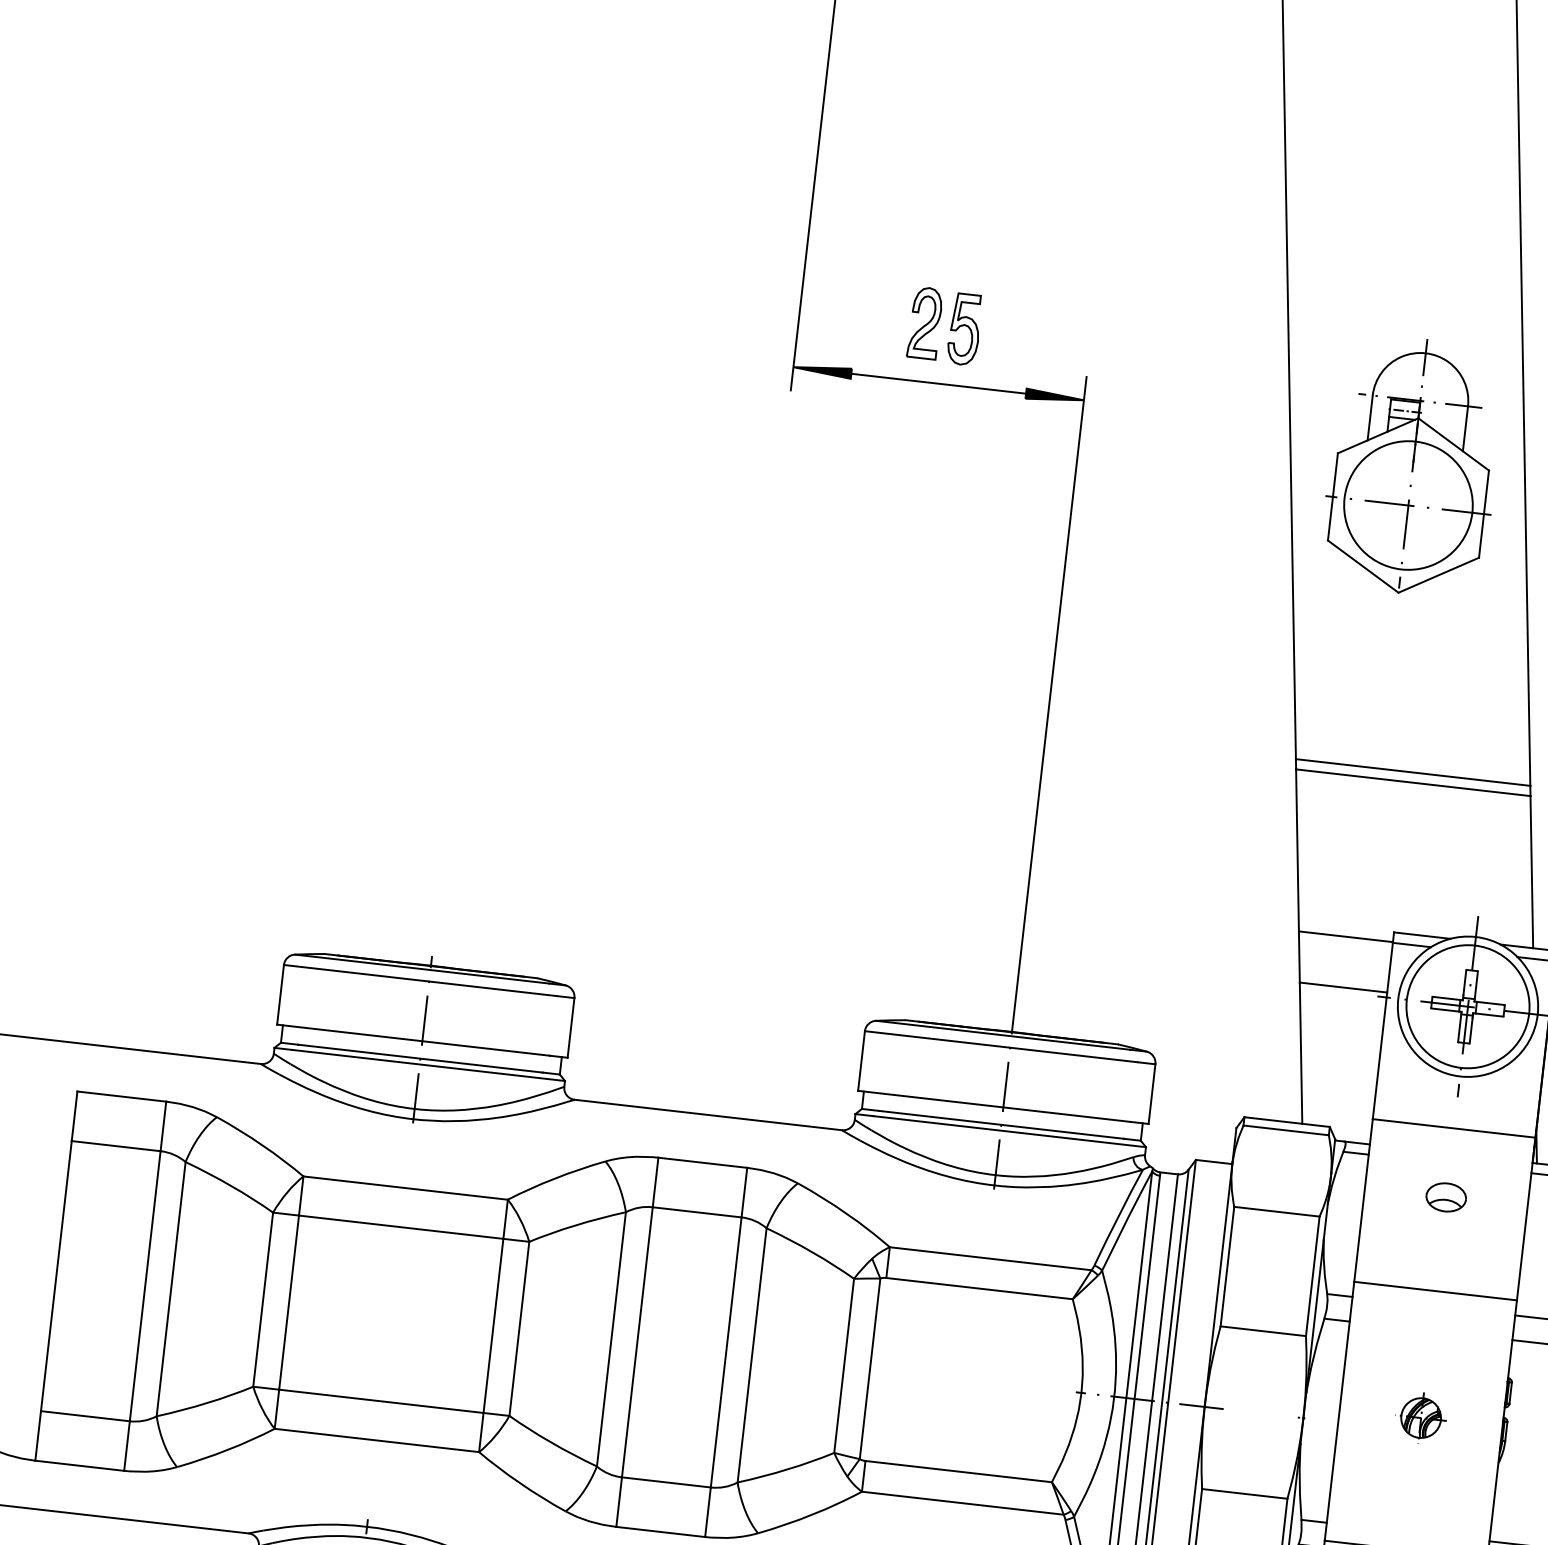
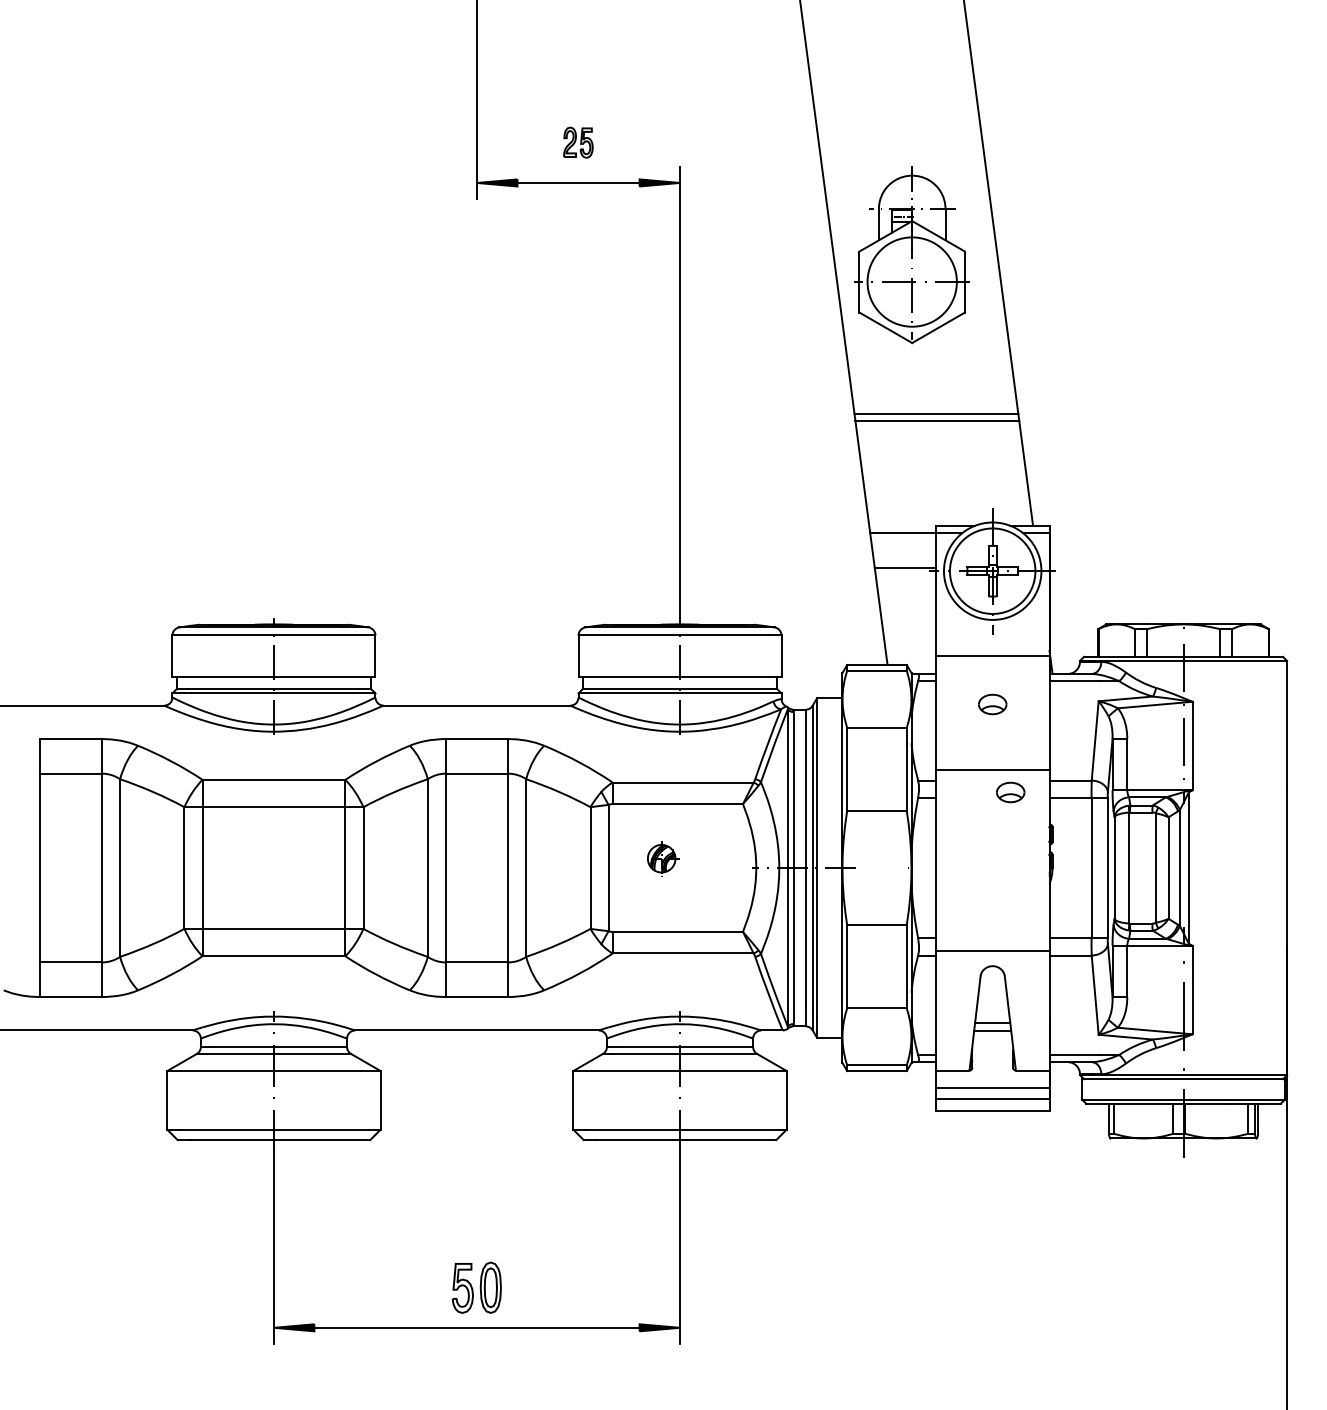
part: (945, 325) -> (578, 142), size x0.6
part: (1411, 467) -> (911, 255), moved
part: (1457, 1326) -> (1010, 792), added
part: (1423, 1418) -> (663, 858), moved

